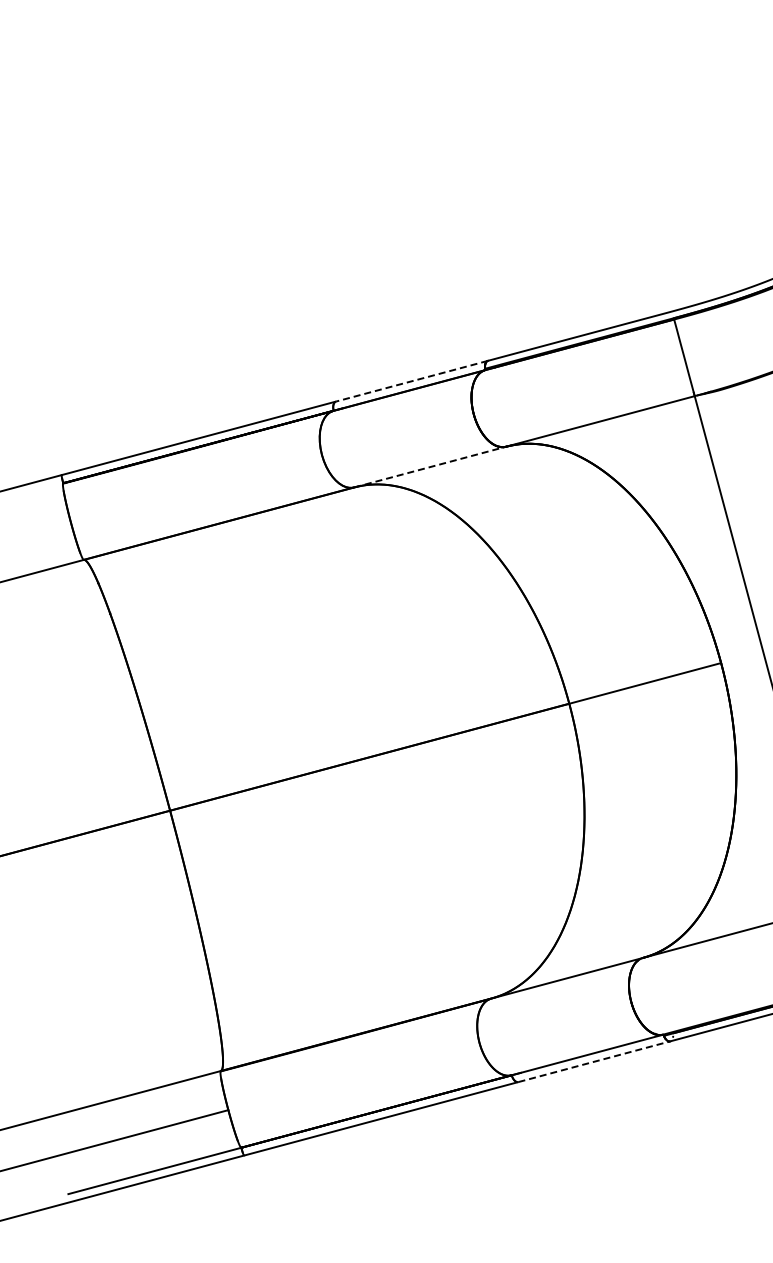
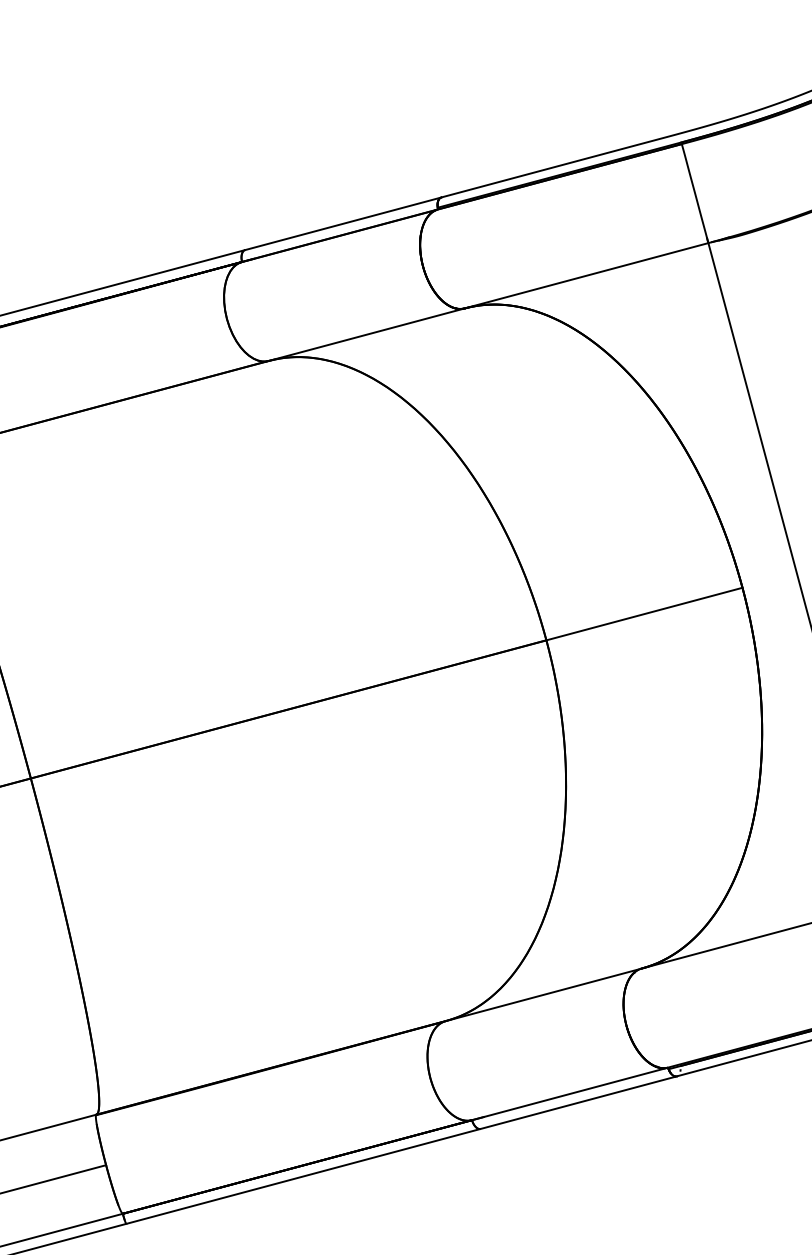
line: (412, 381) -> (343, 224), dashed -> solid
line: (429, 467) -> (365, 335), dashed -> solid
line: (594, 1061) -> (578, 1102), dashed -> solid

